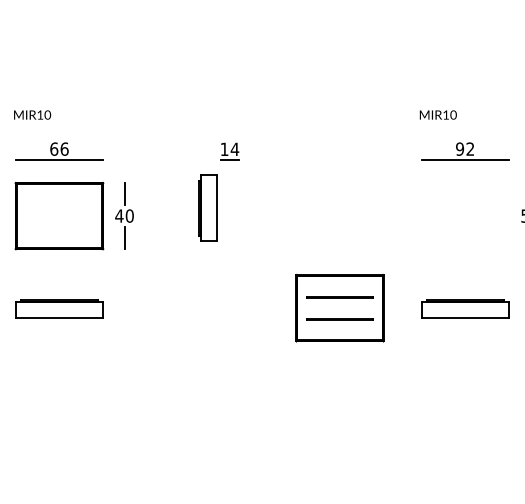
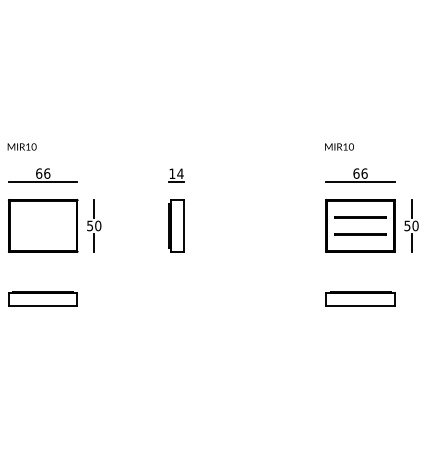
text: (465, 148) -> (360, 173), 92 -> 66
part: (208, 207) -> (176, 225), moved
text: (118, 215) -> (89, 225), 40 -> 50
part: (339, 307) -> (360, 225), moved

